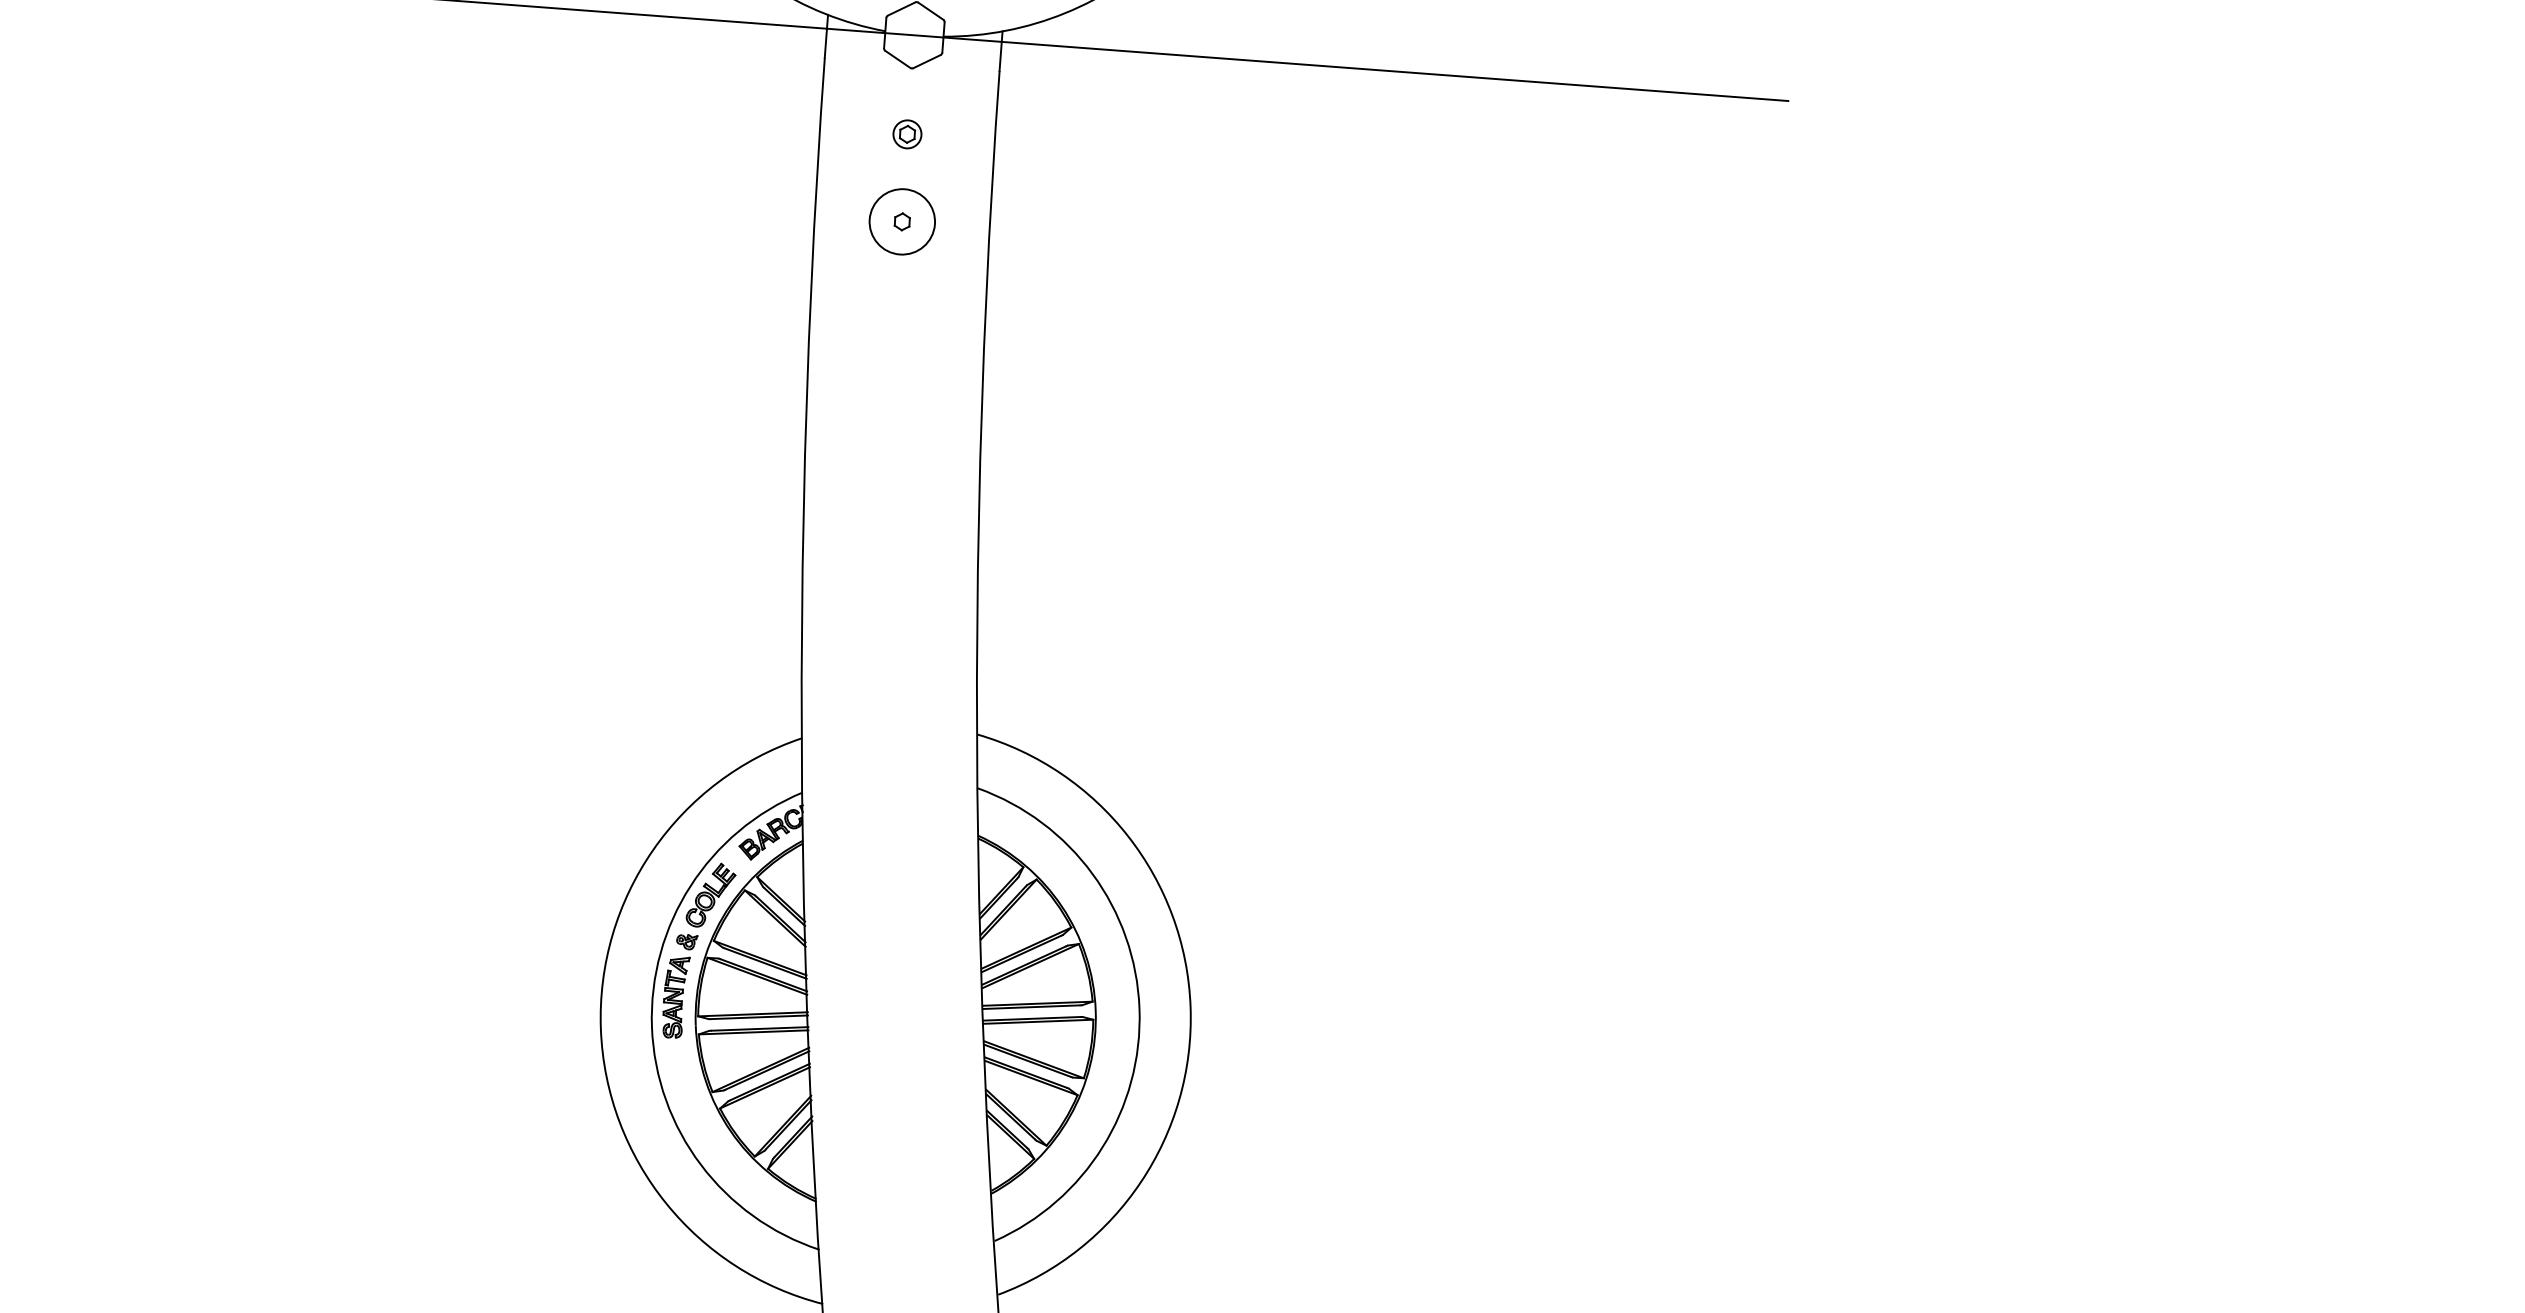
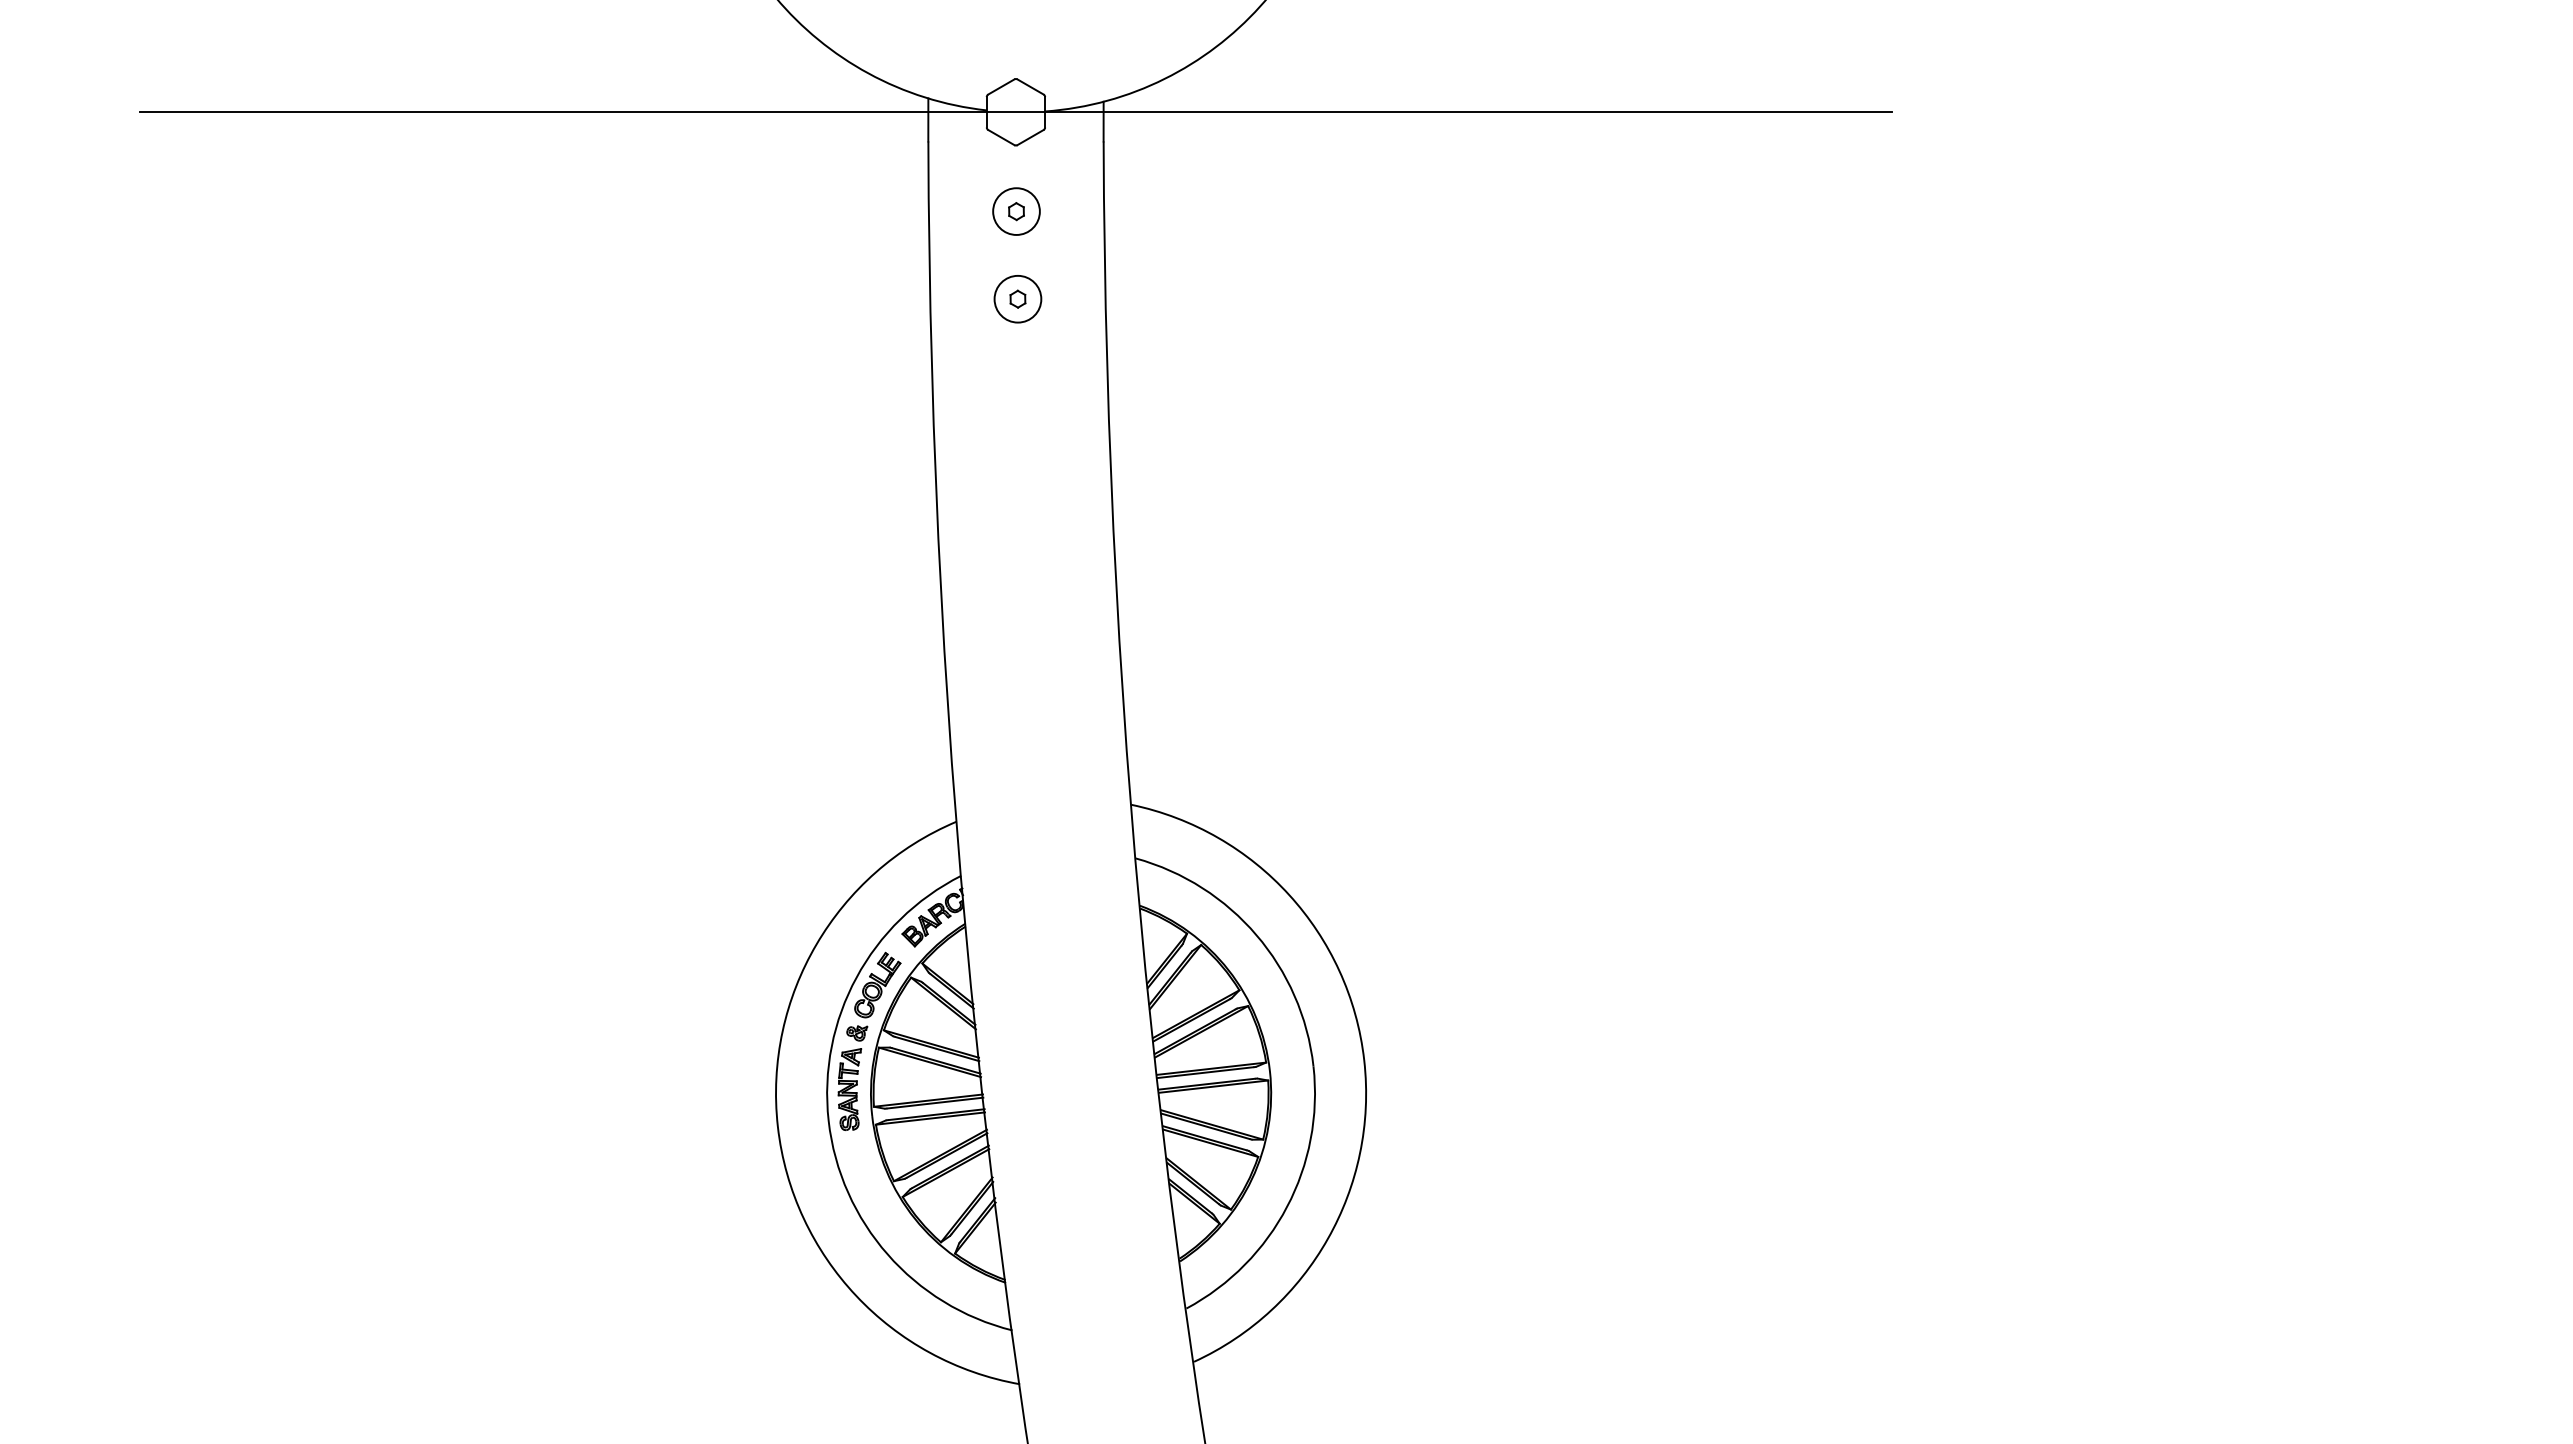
circle: (907, 134) -> (1016, 211), size x1.67
circle: (901, 221) -> (1017, 298), size x0.71

